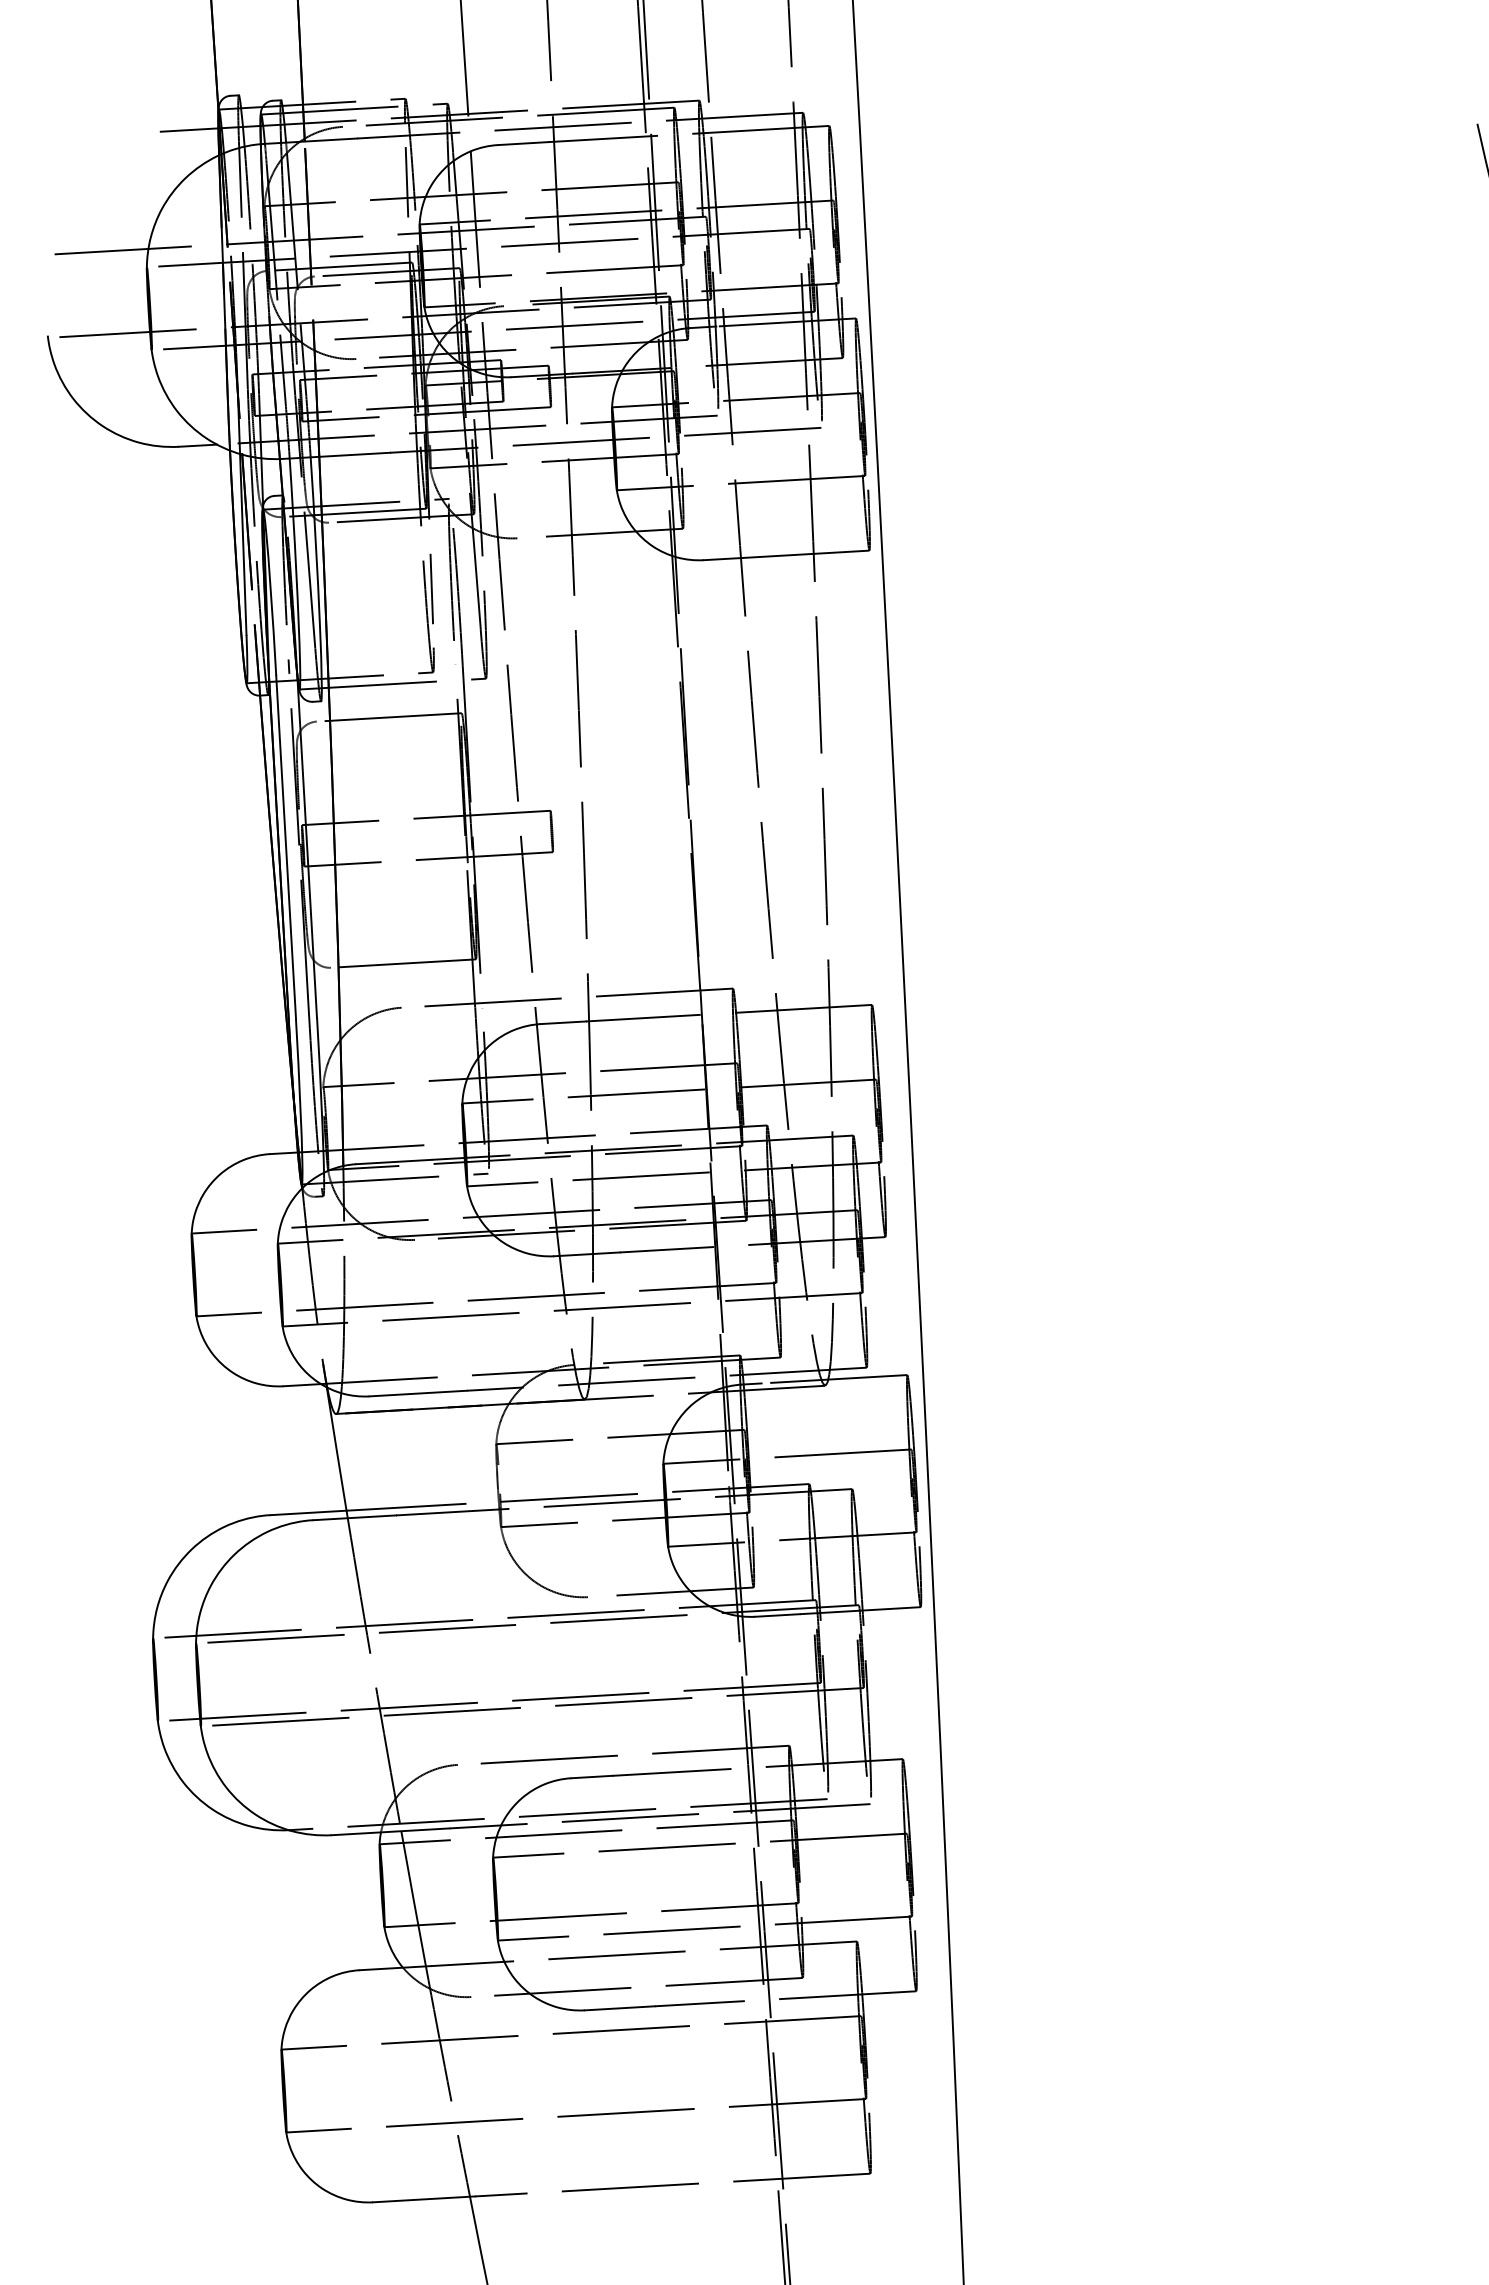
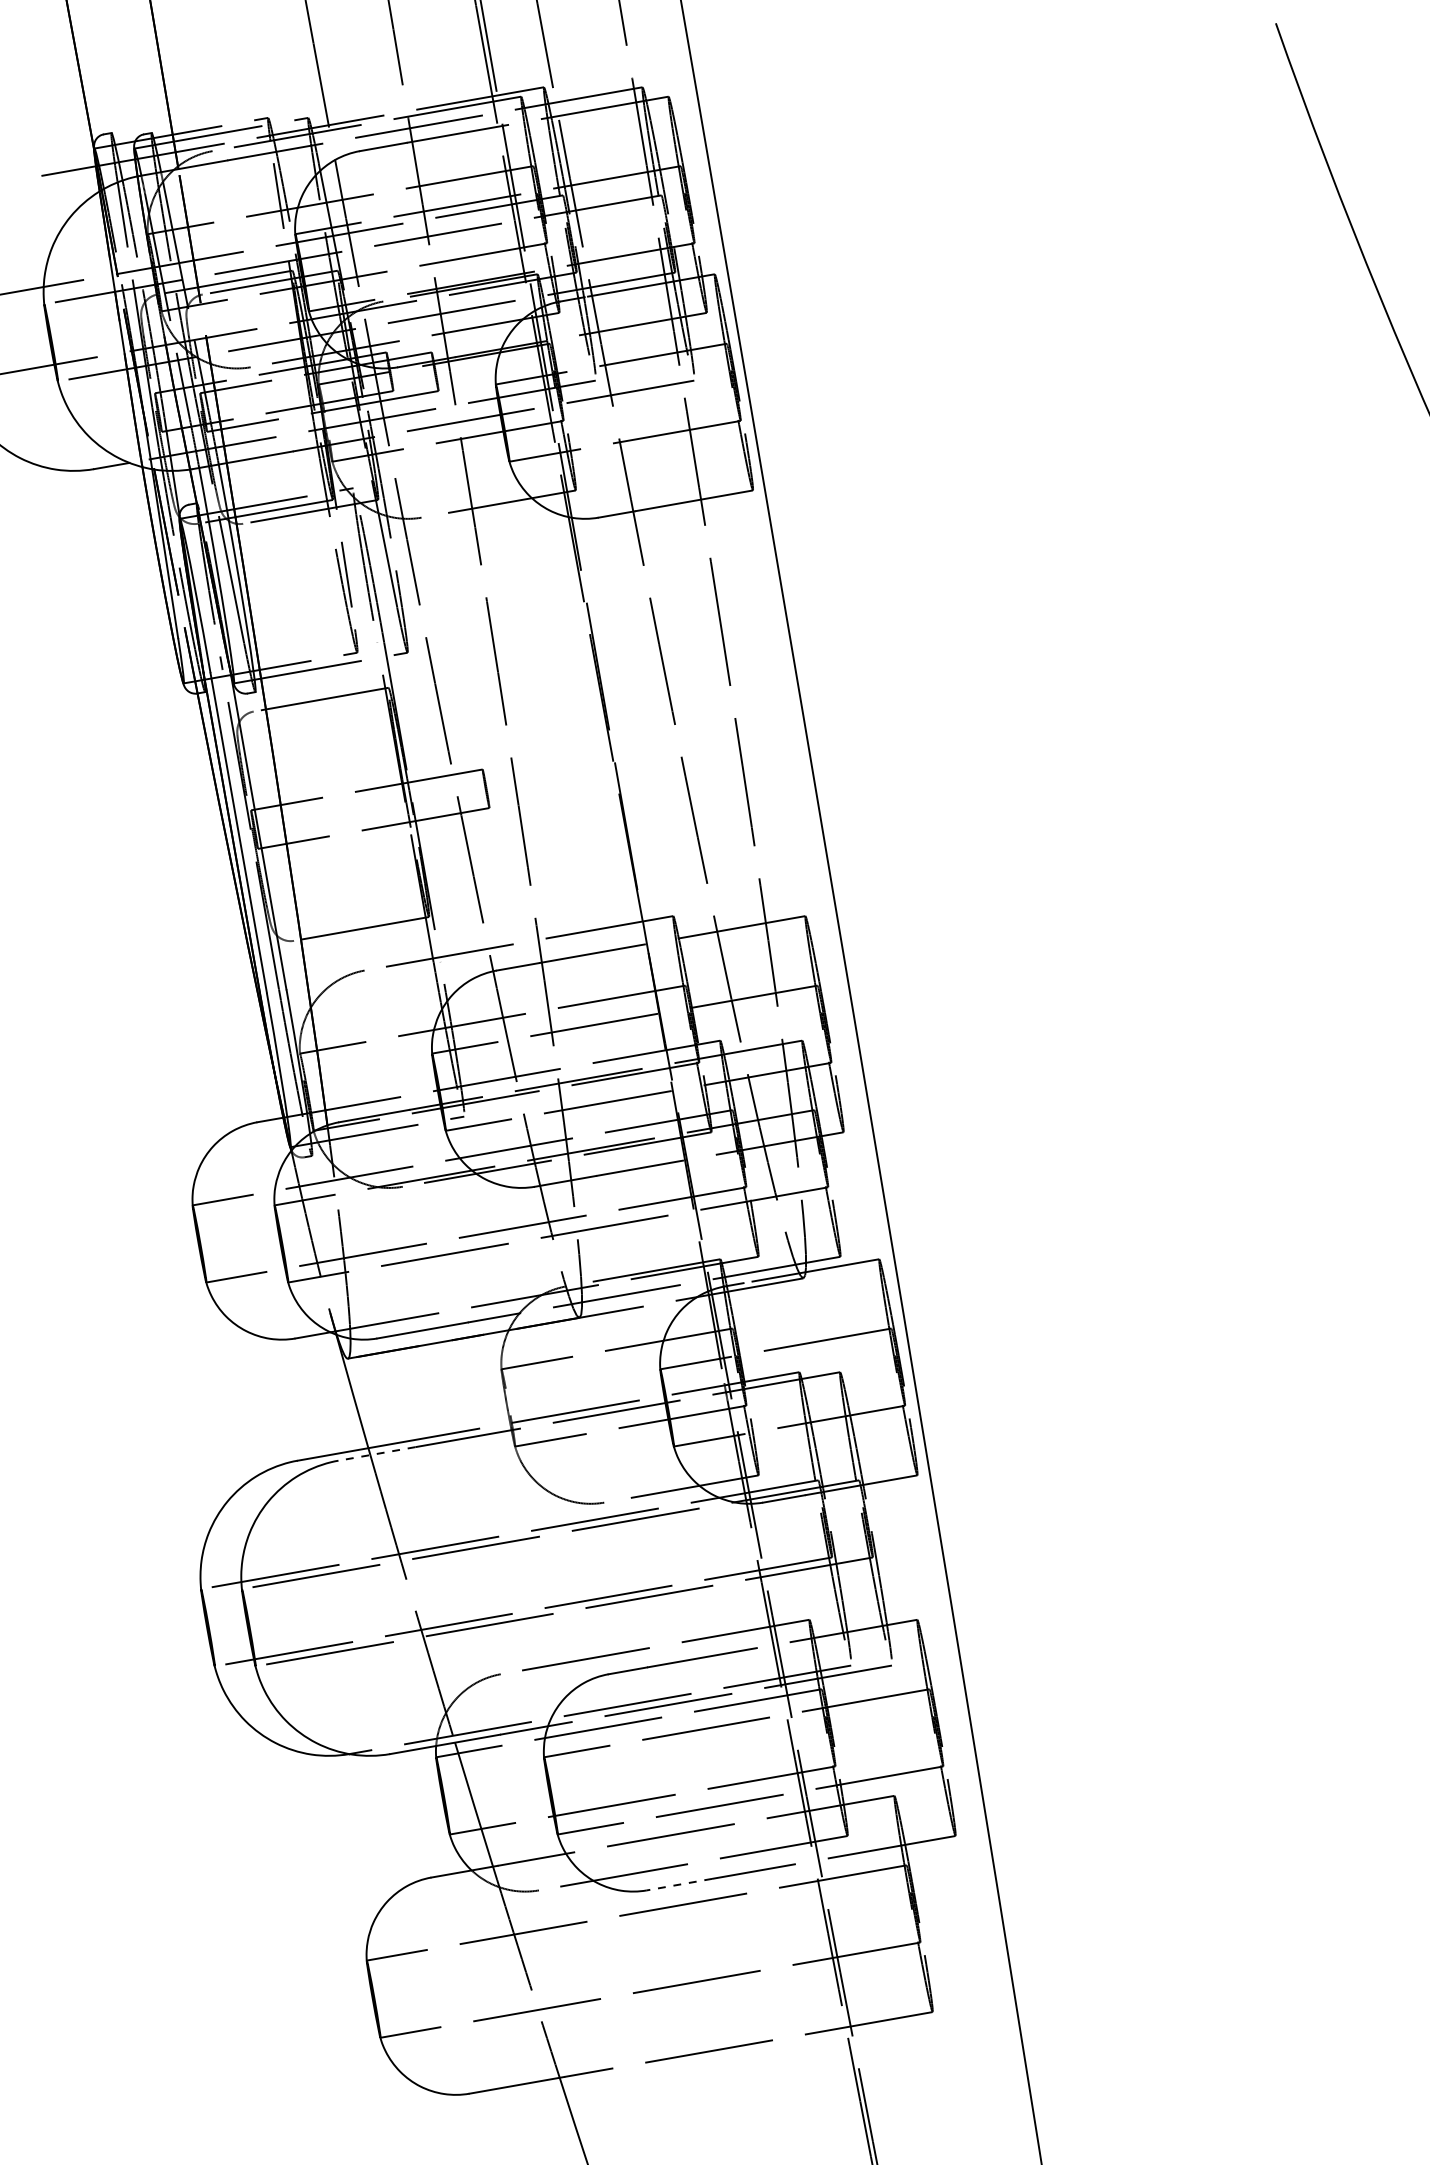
line: (354, 1518) -> (376, 1454), solid -> dashed
line: (618, 2008) -> (678, 1884), solid -> dashed

